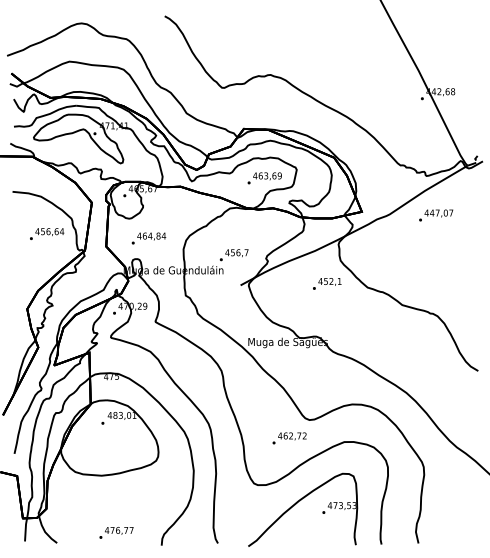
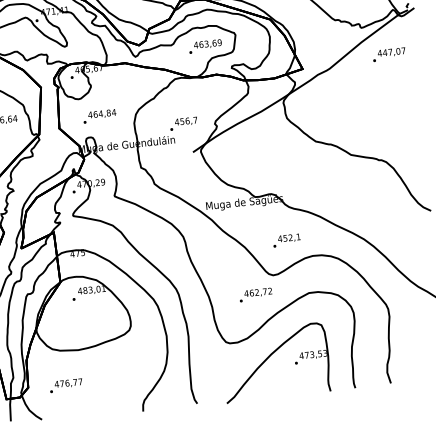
text: (436, 215) -> (389, 54), moved
text: (327, 283) -> (287, 240), moved
text: (116, 532) -> (66, 385), moved

